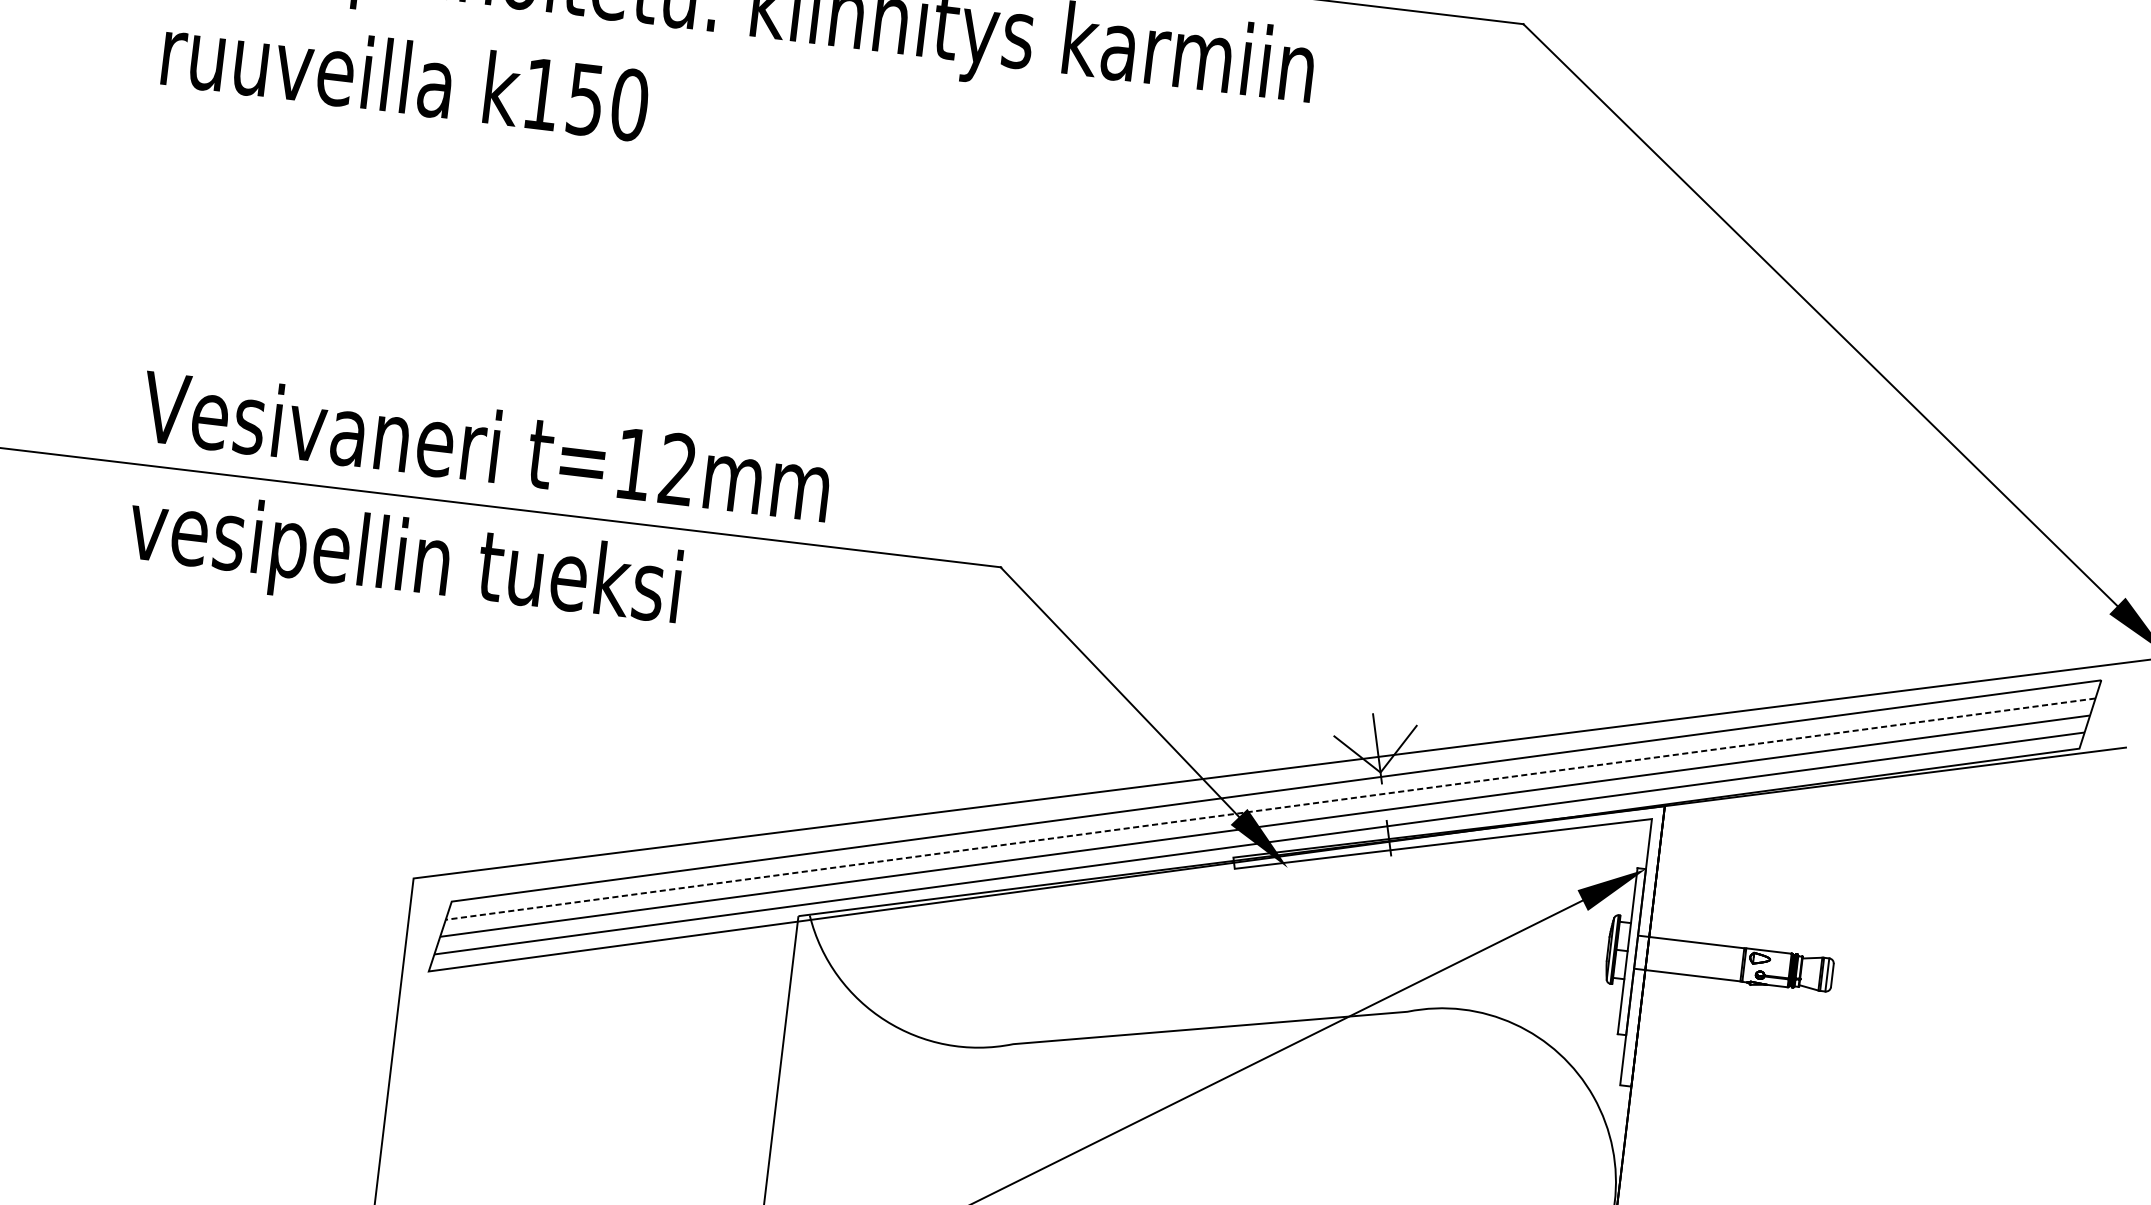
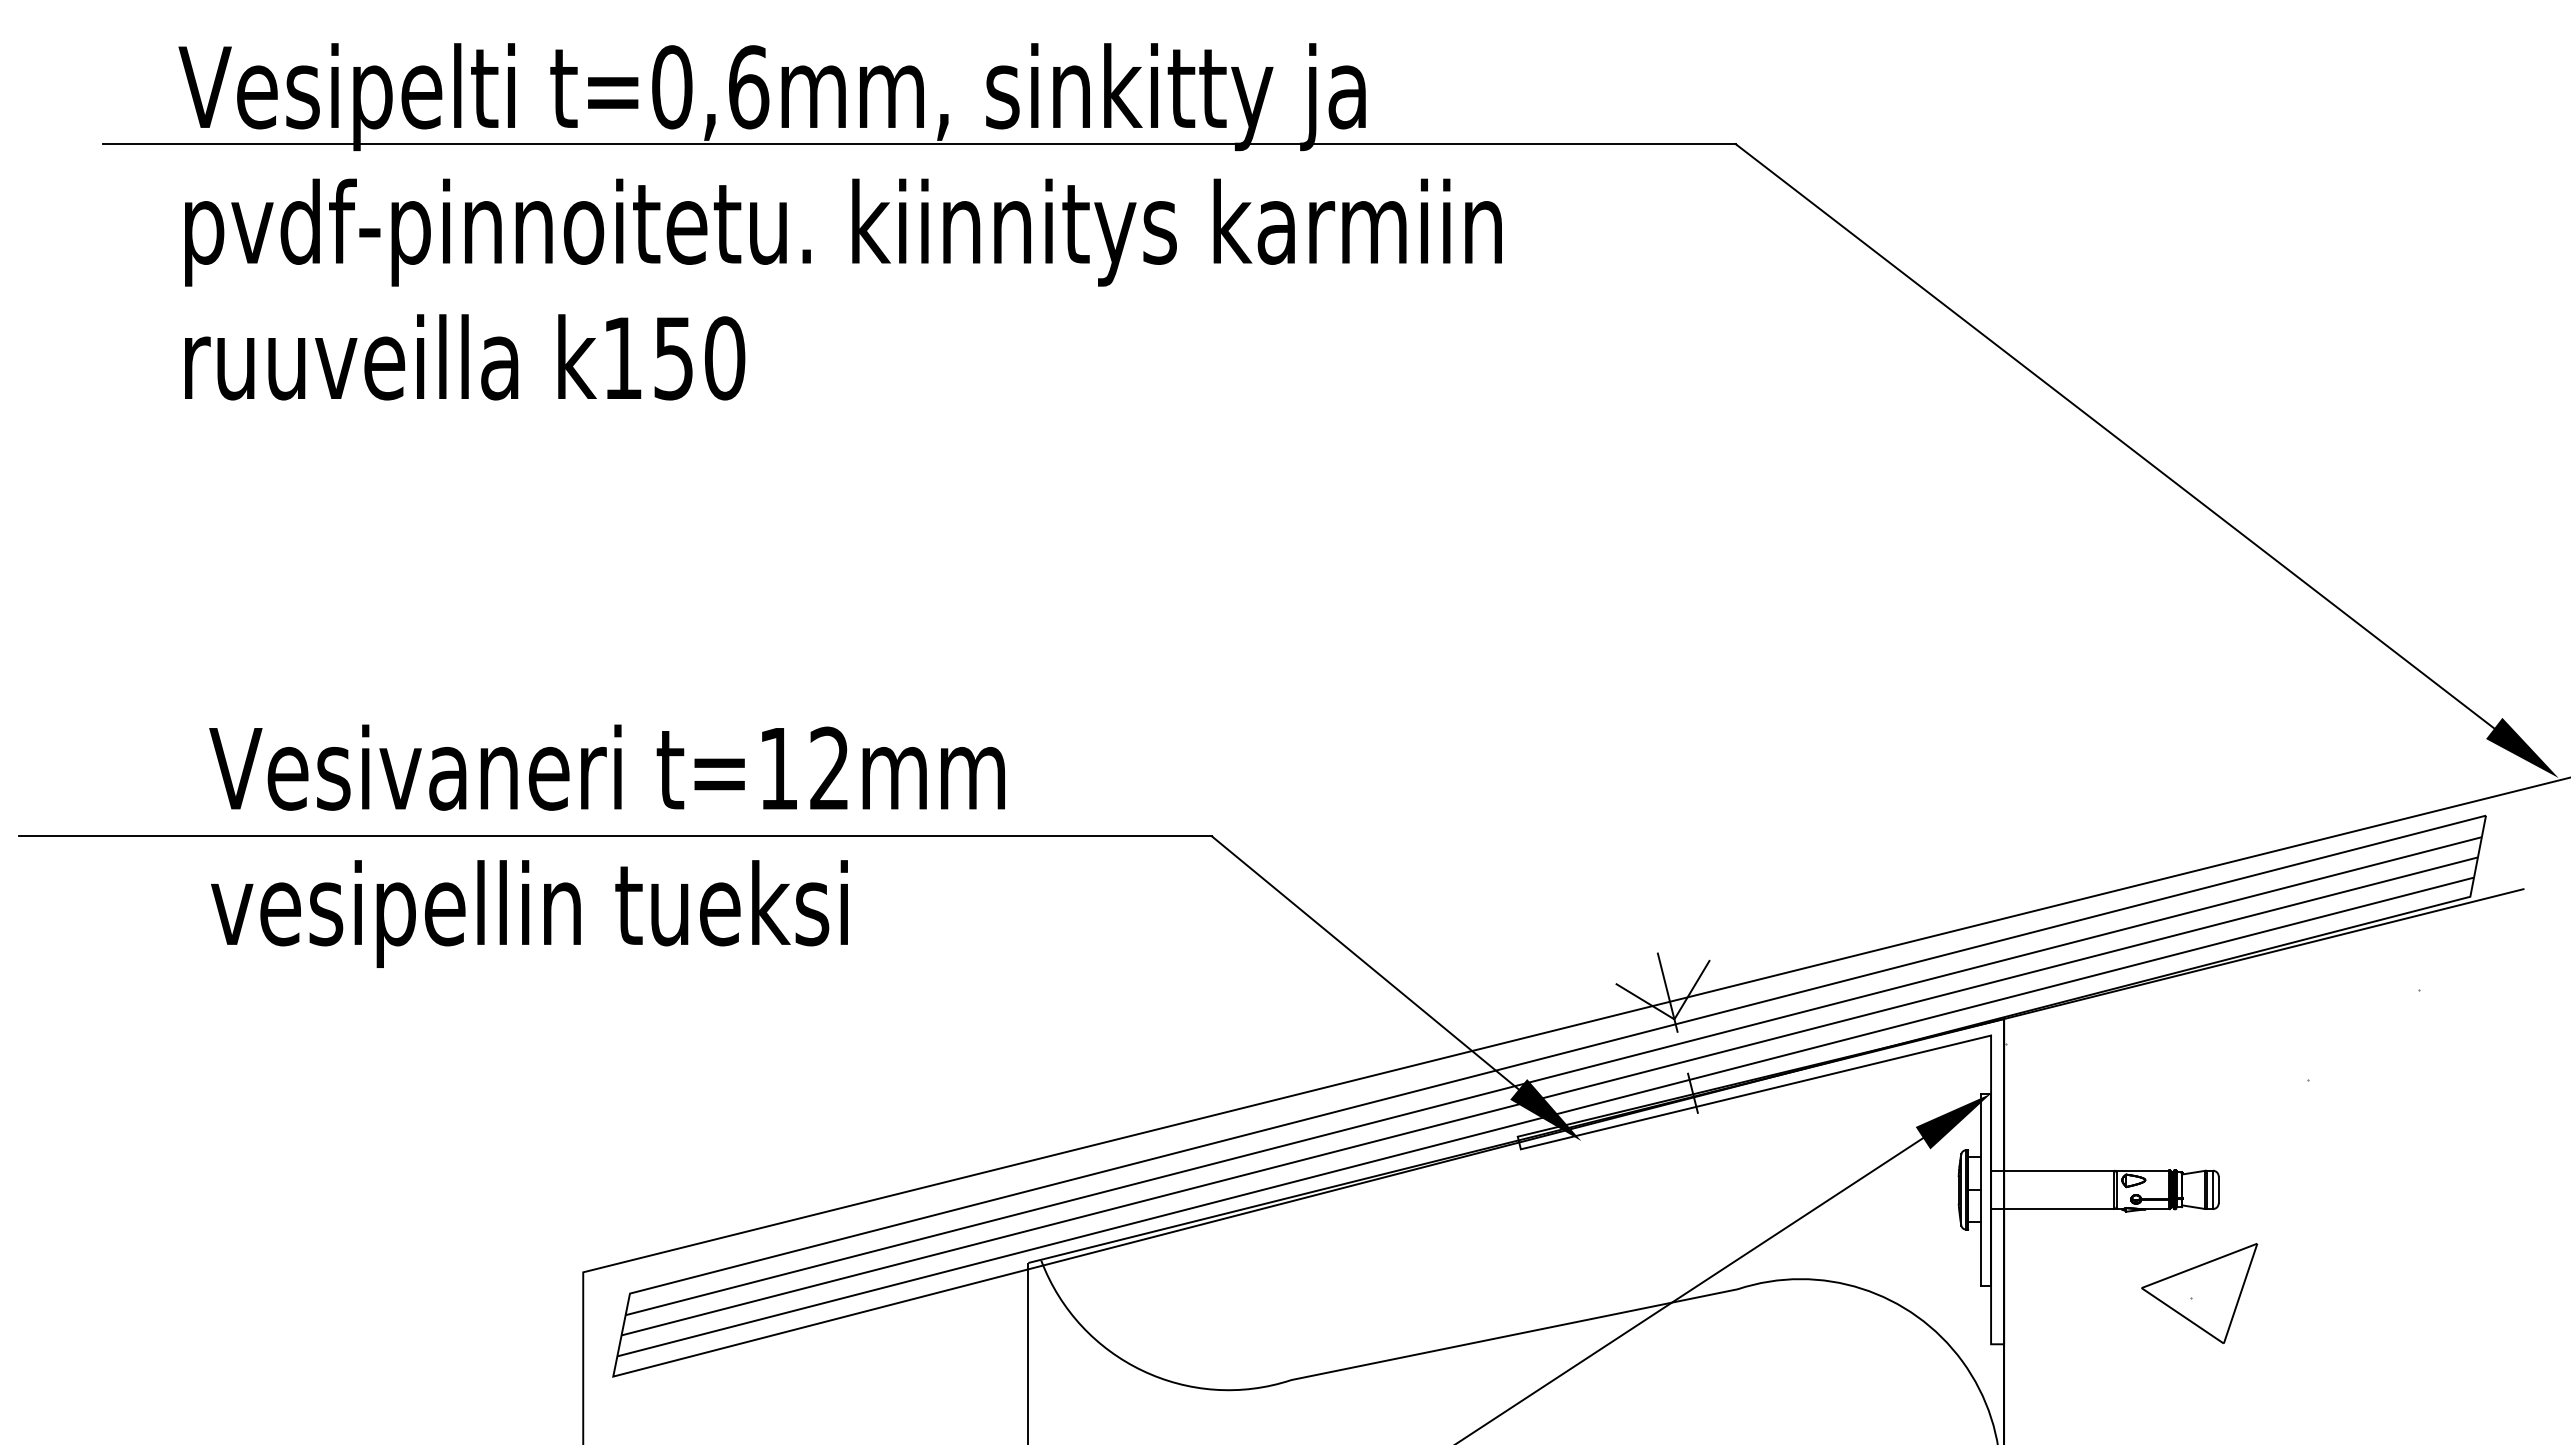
line: (1270, 809) -> (1553, 1076), dashed -> solid
hatch: (1829, 954) -> (2212, 1166), added

